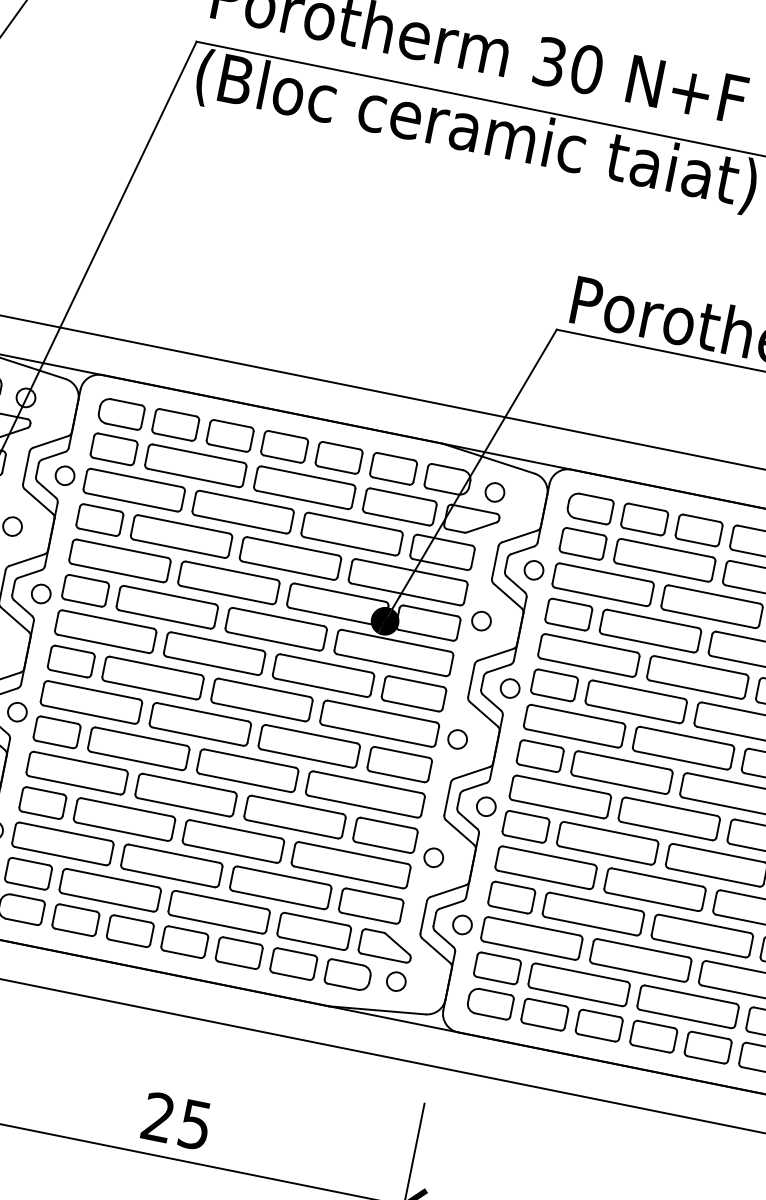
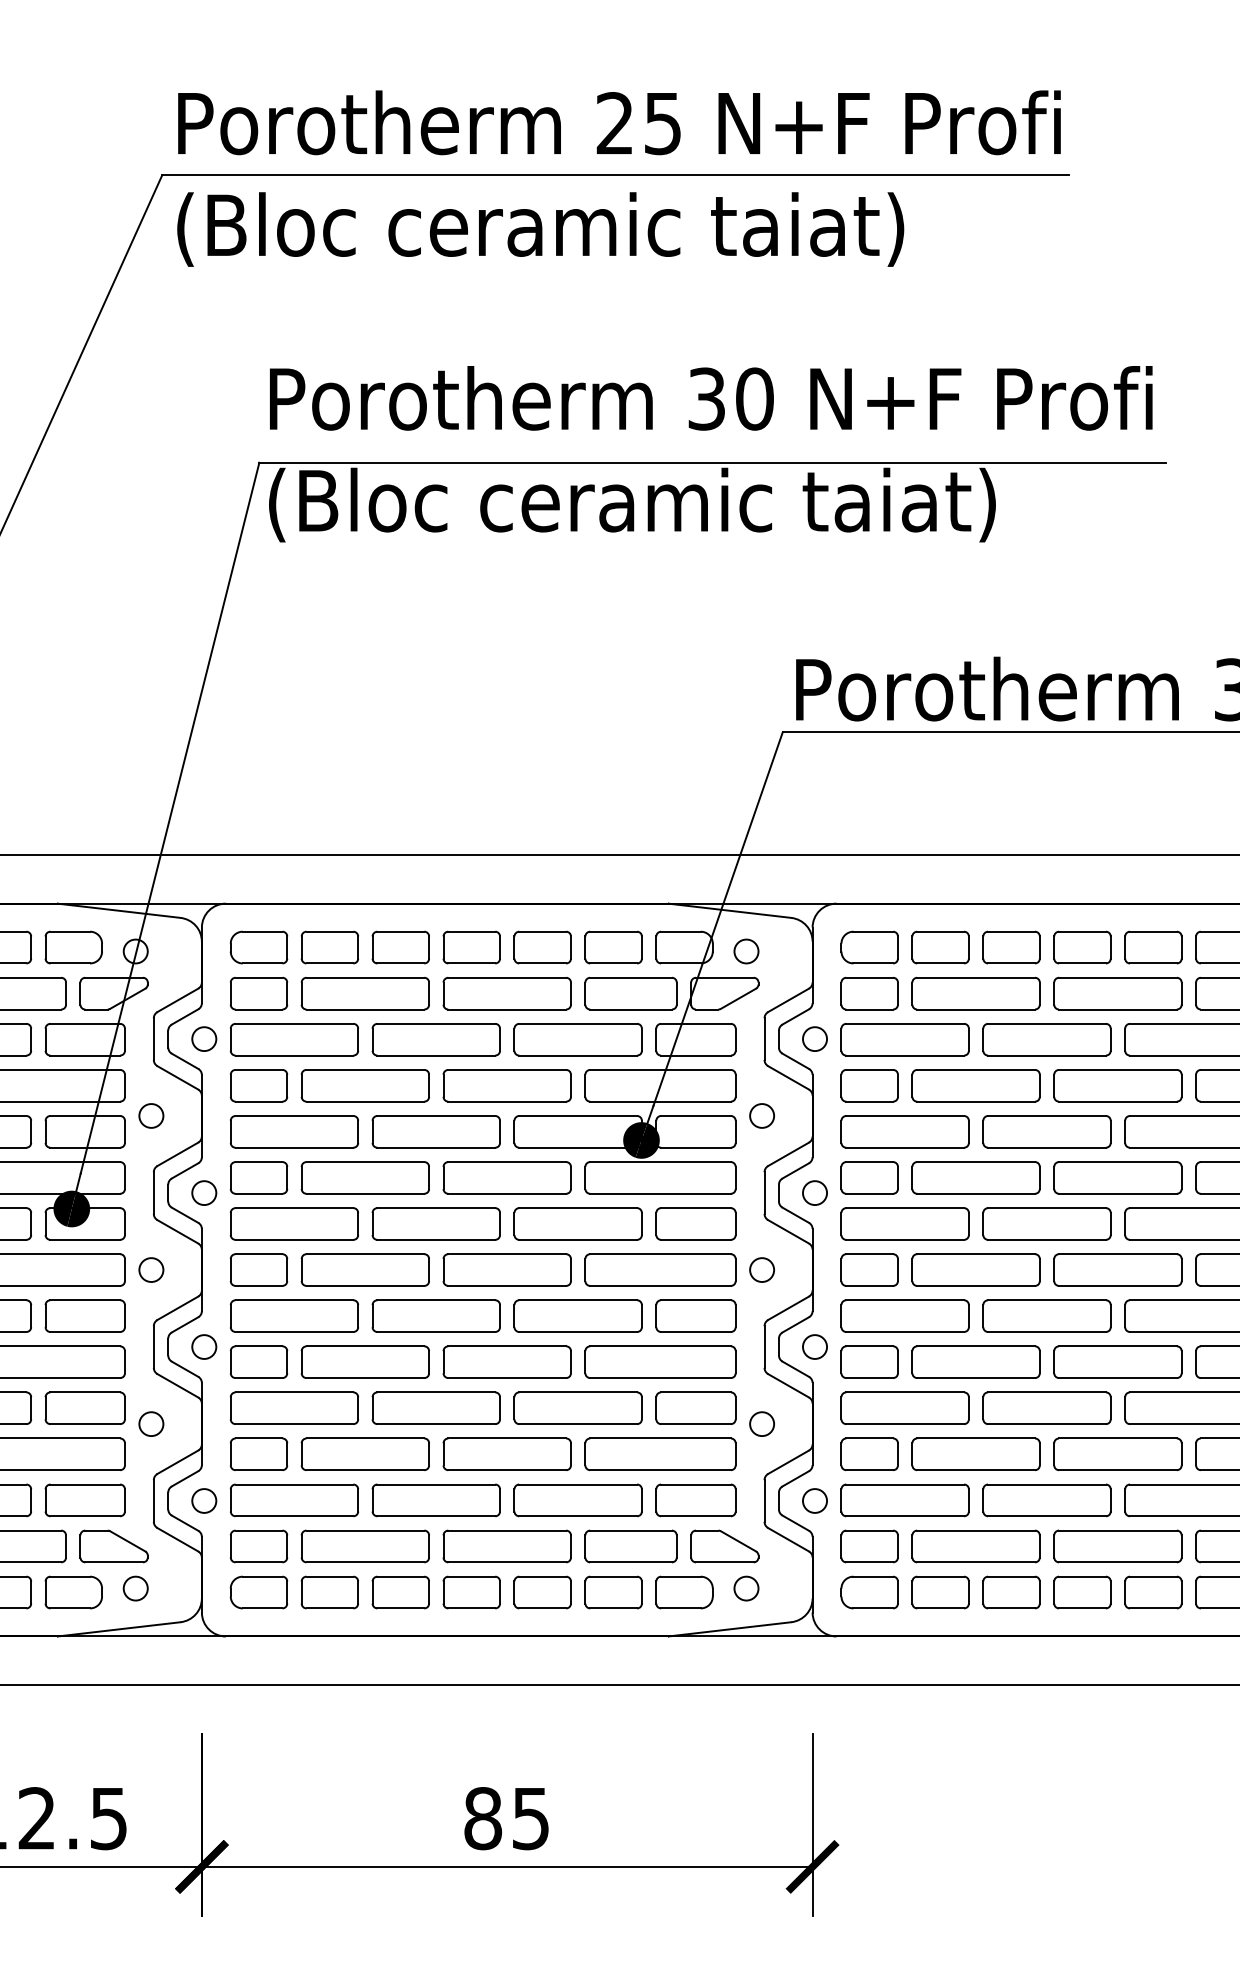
text: (158, 1117) -> (483, 1818), 25 -> 85

